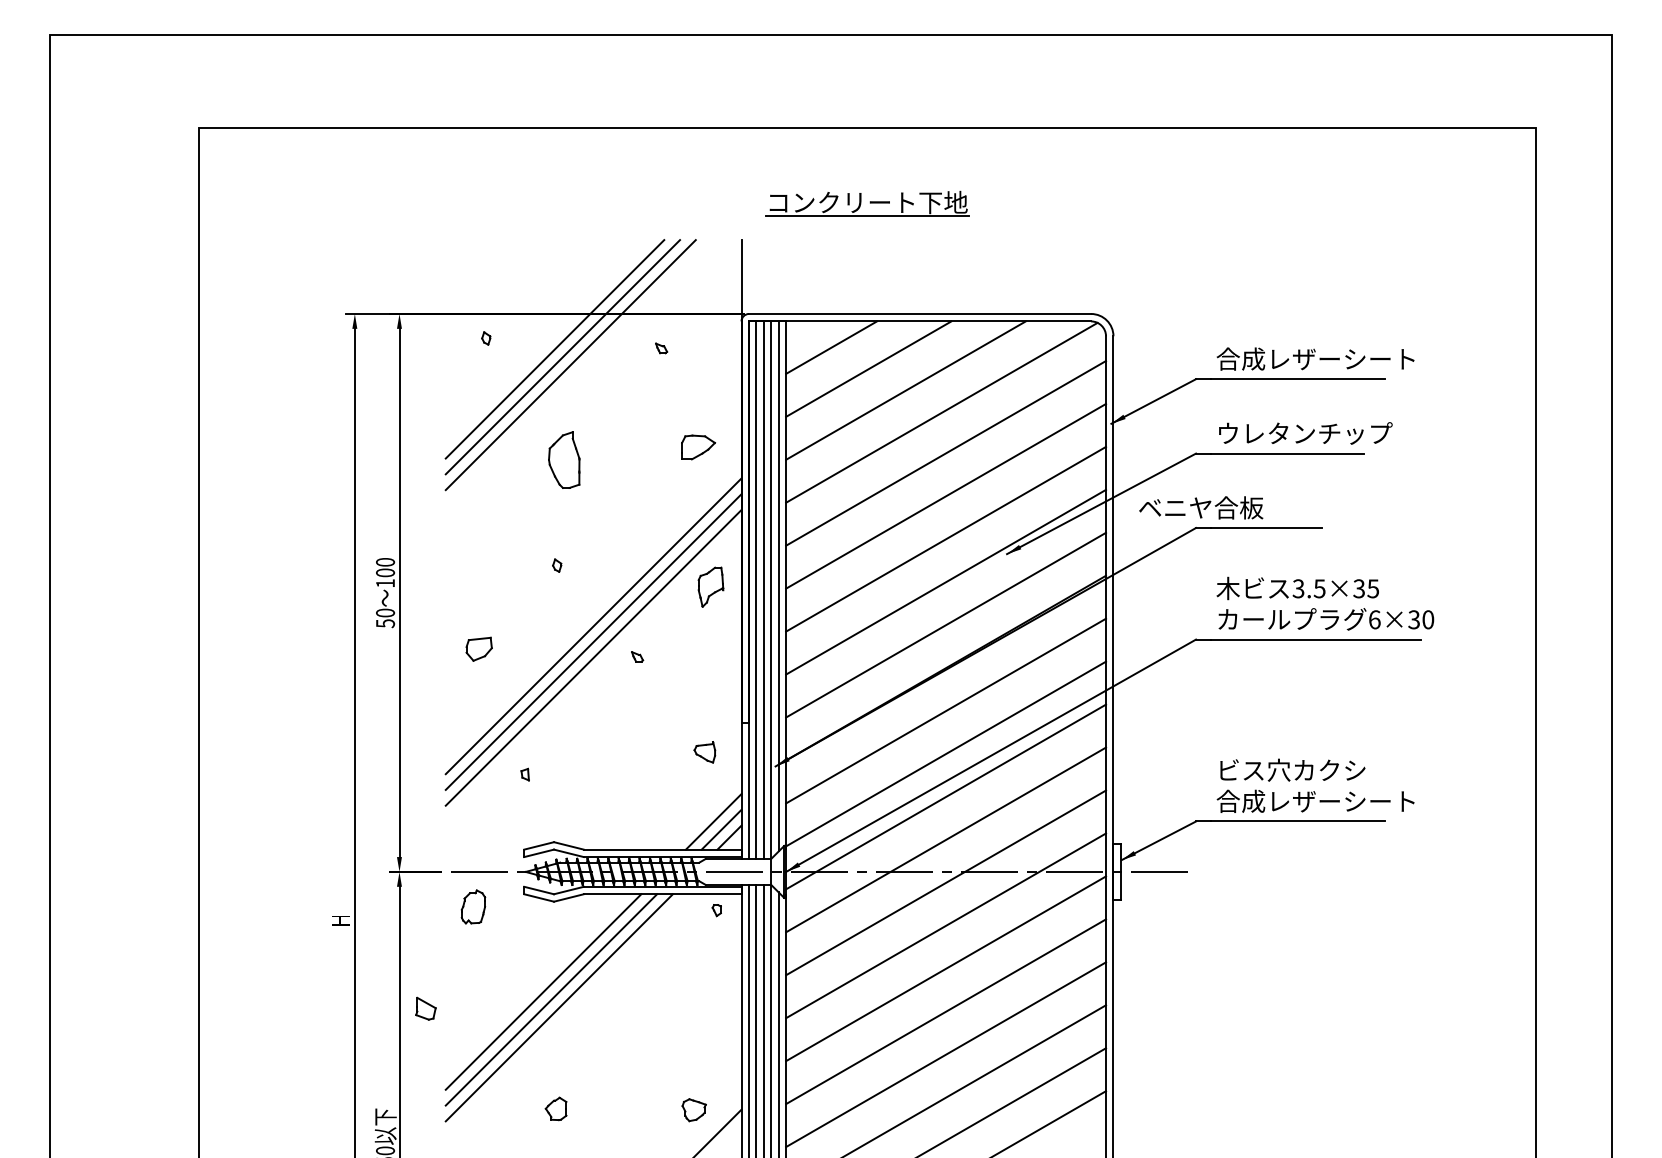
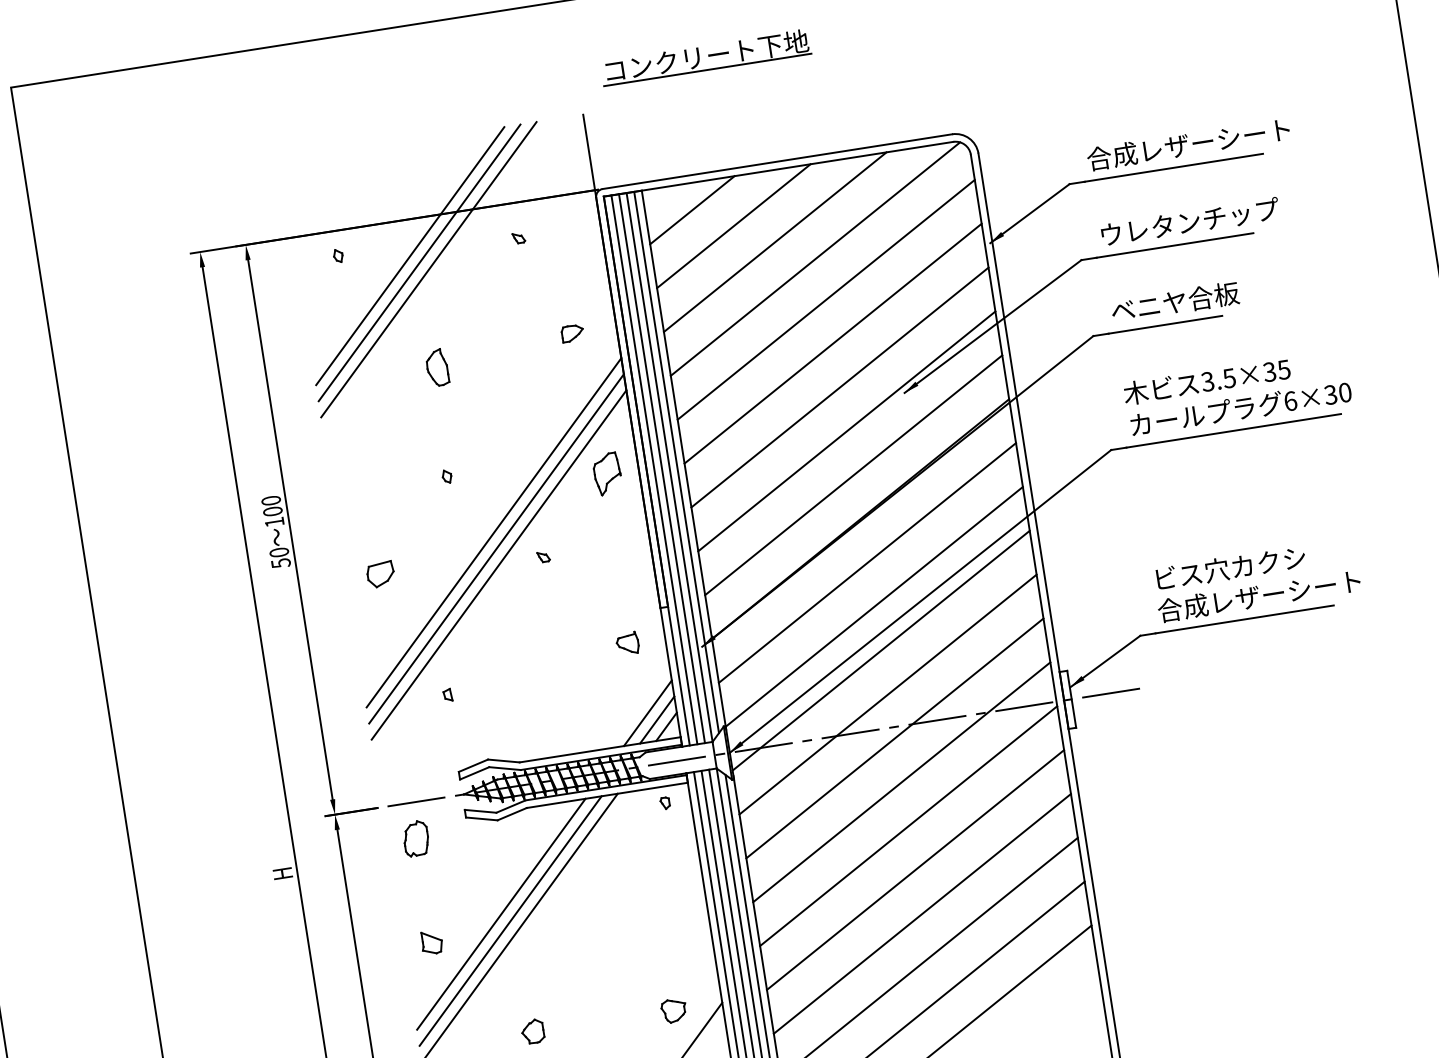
part: (698, 447) -> (572, 333), size x0.62
part: (563, 459) -> (436, 367), size x0.62
text: (1201, 507) -> (1175, 301), moved
part: (425, 1008) -> (431, 942), moved

